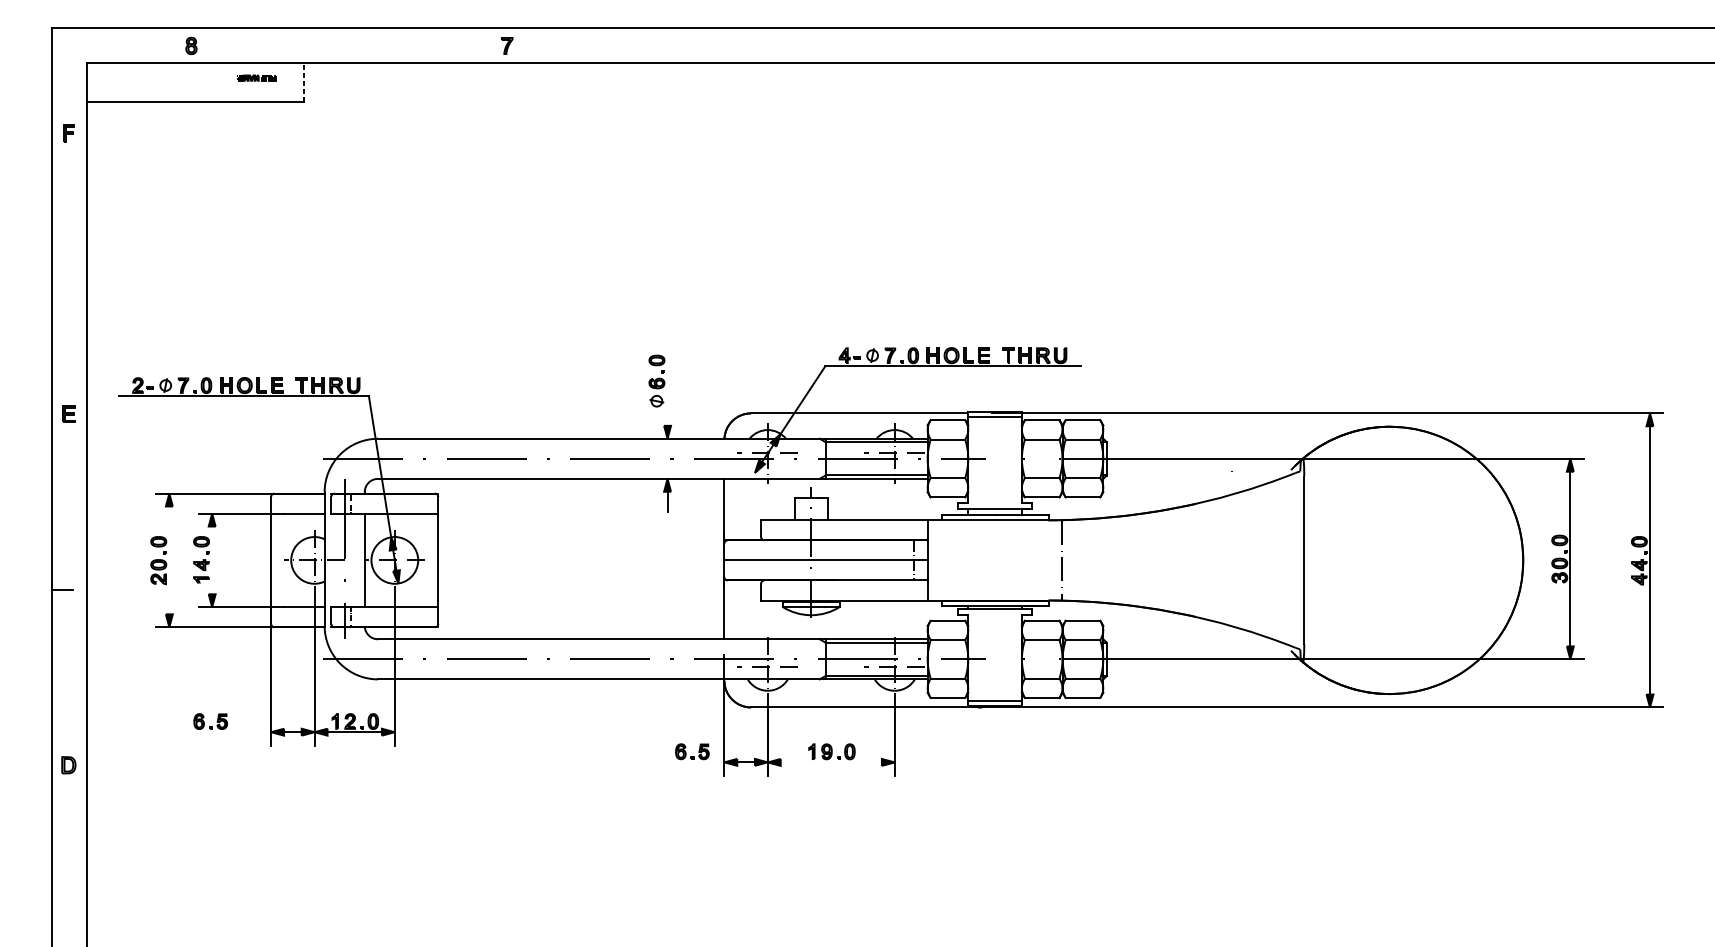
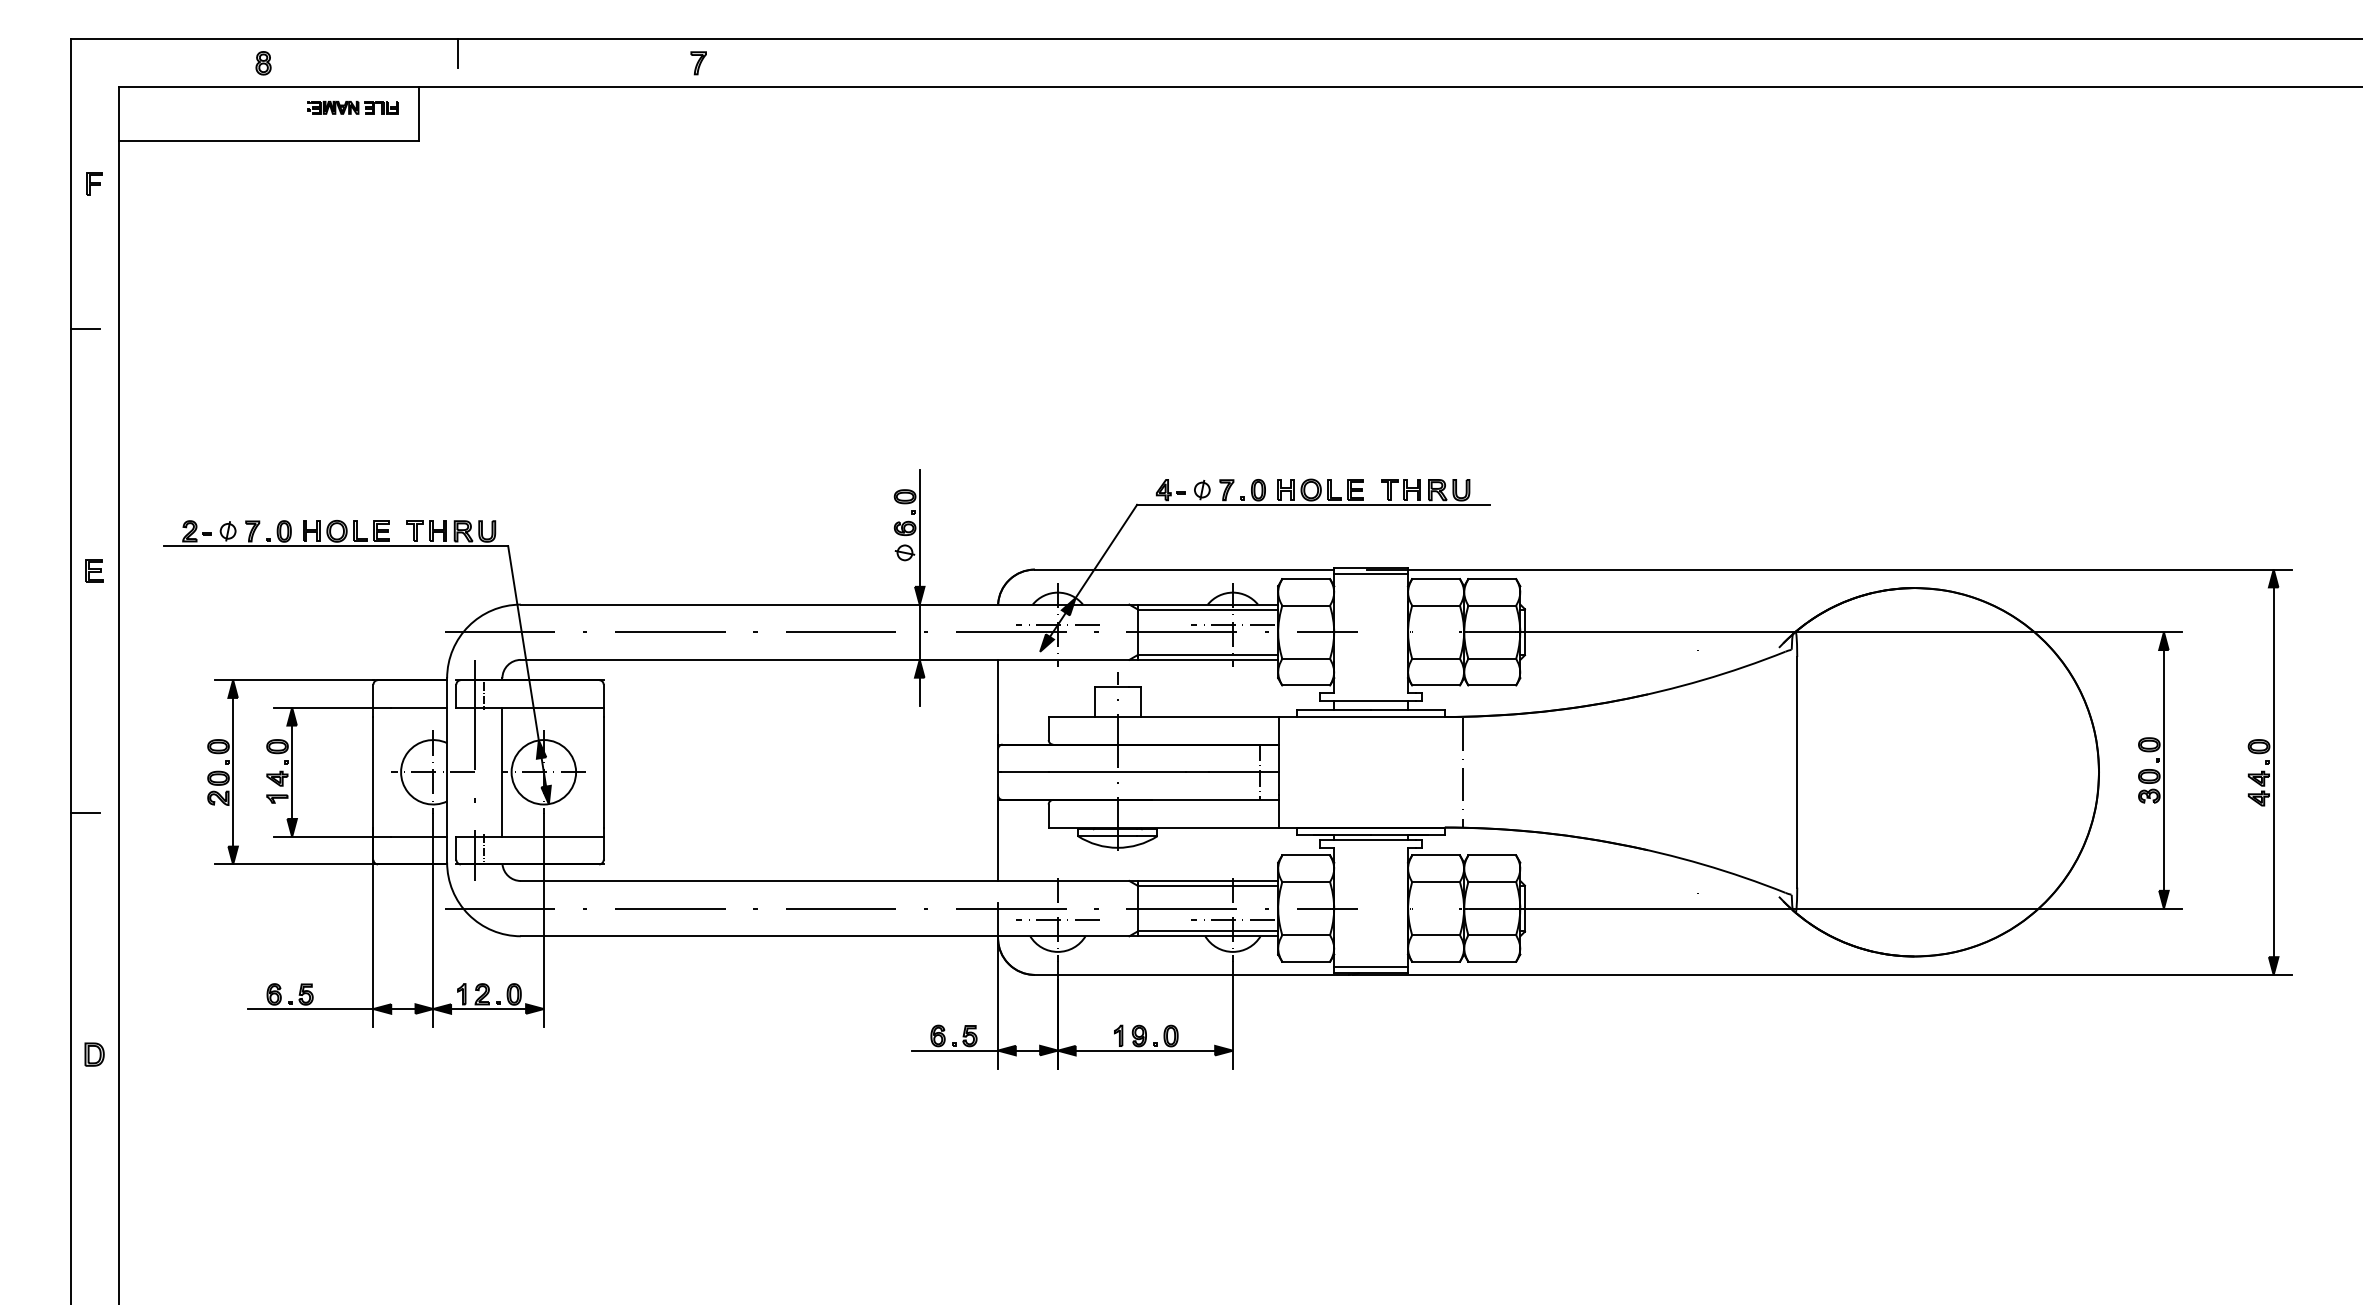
line: (332, 38) -> (457, 52), added
part: (255, 78) -> (352, 107), size x1.67
line: (304, 82) -> (419, 113), dashed -> solid
line: (61, 239) -> (84, 329), added
line: (667, 383) -> (919, 528), added
line: (667, 458) -> (919, 631), added
line: (169, 559) -> (233, 771), added
line: (212, 559) -> (292, 771), added
line: (225, 732) -> (310, 1009), added
line: (692, 762) -> (954, 1050), added
line: (831, 762) -> (1145, 1050), added

